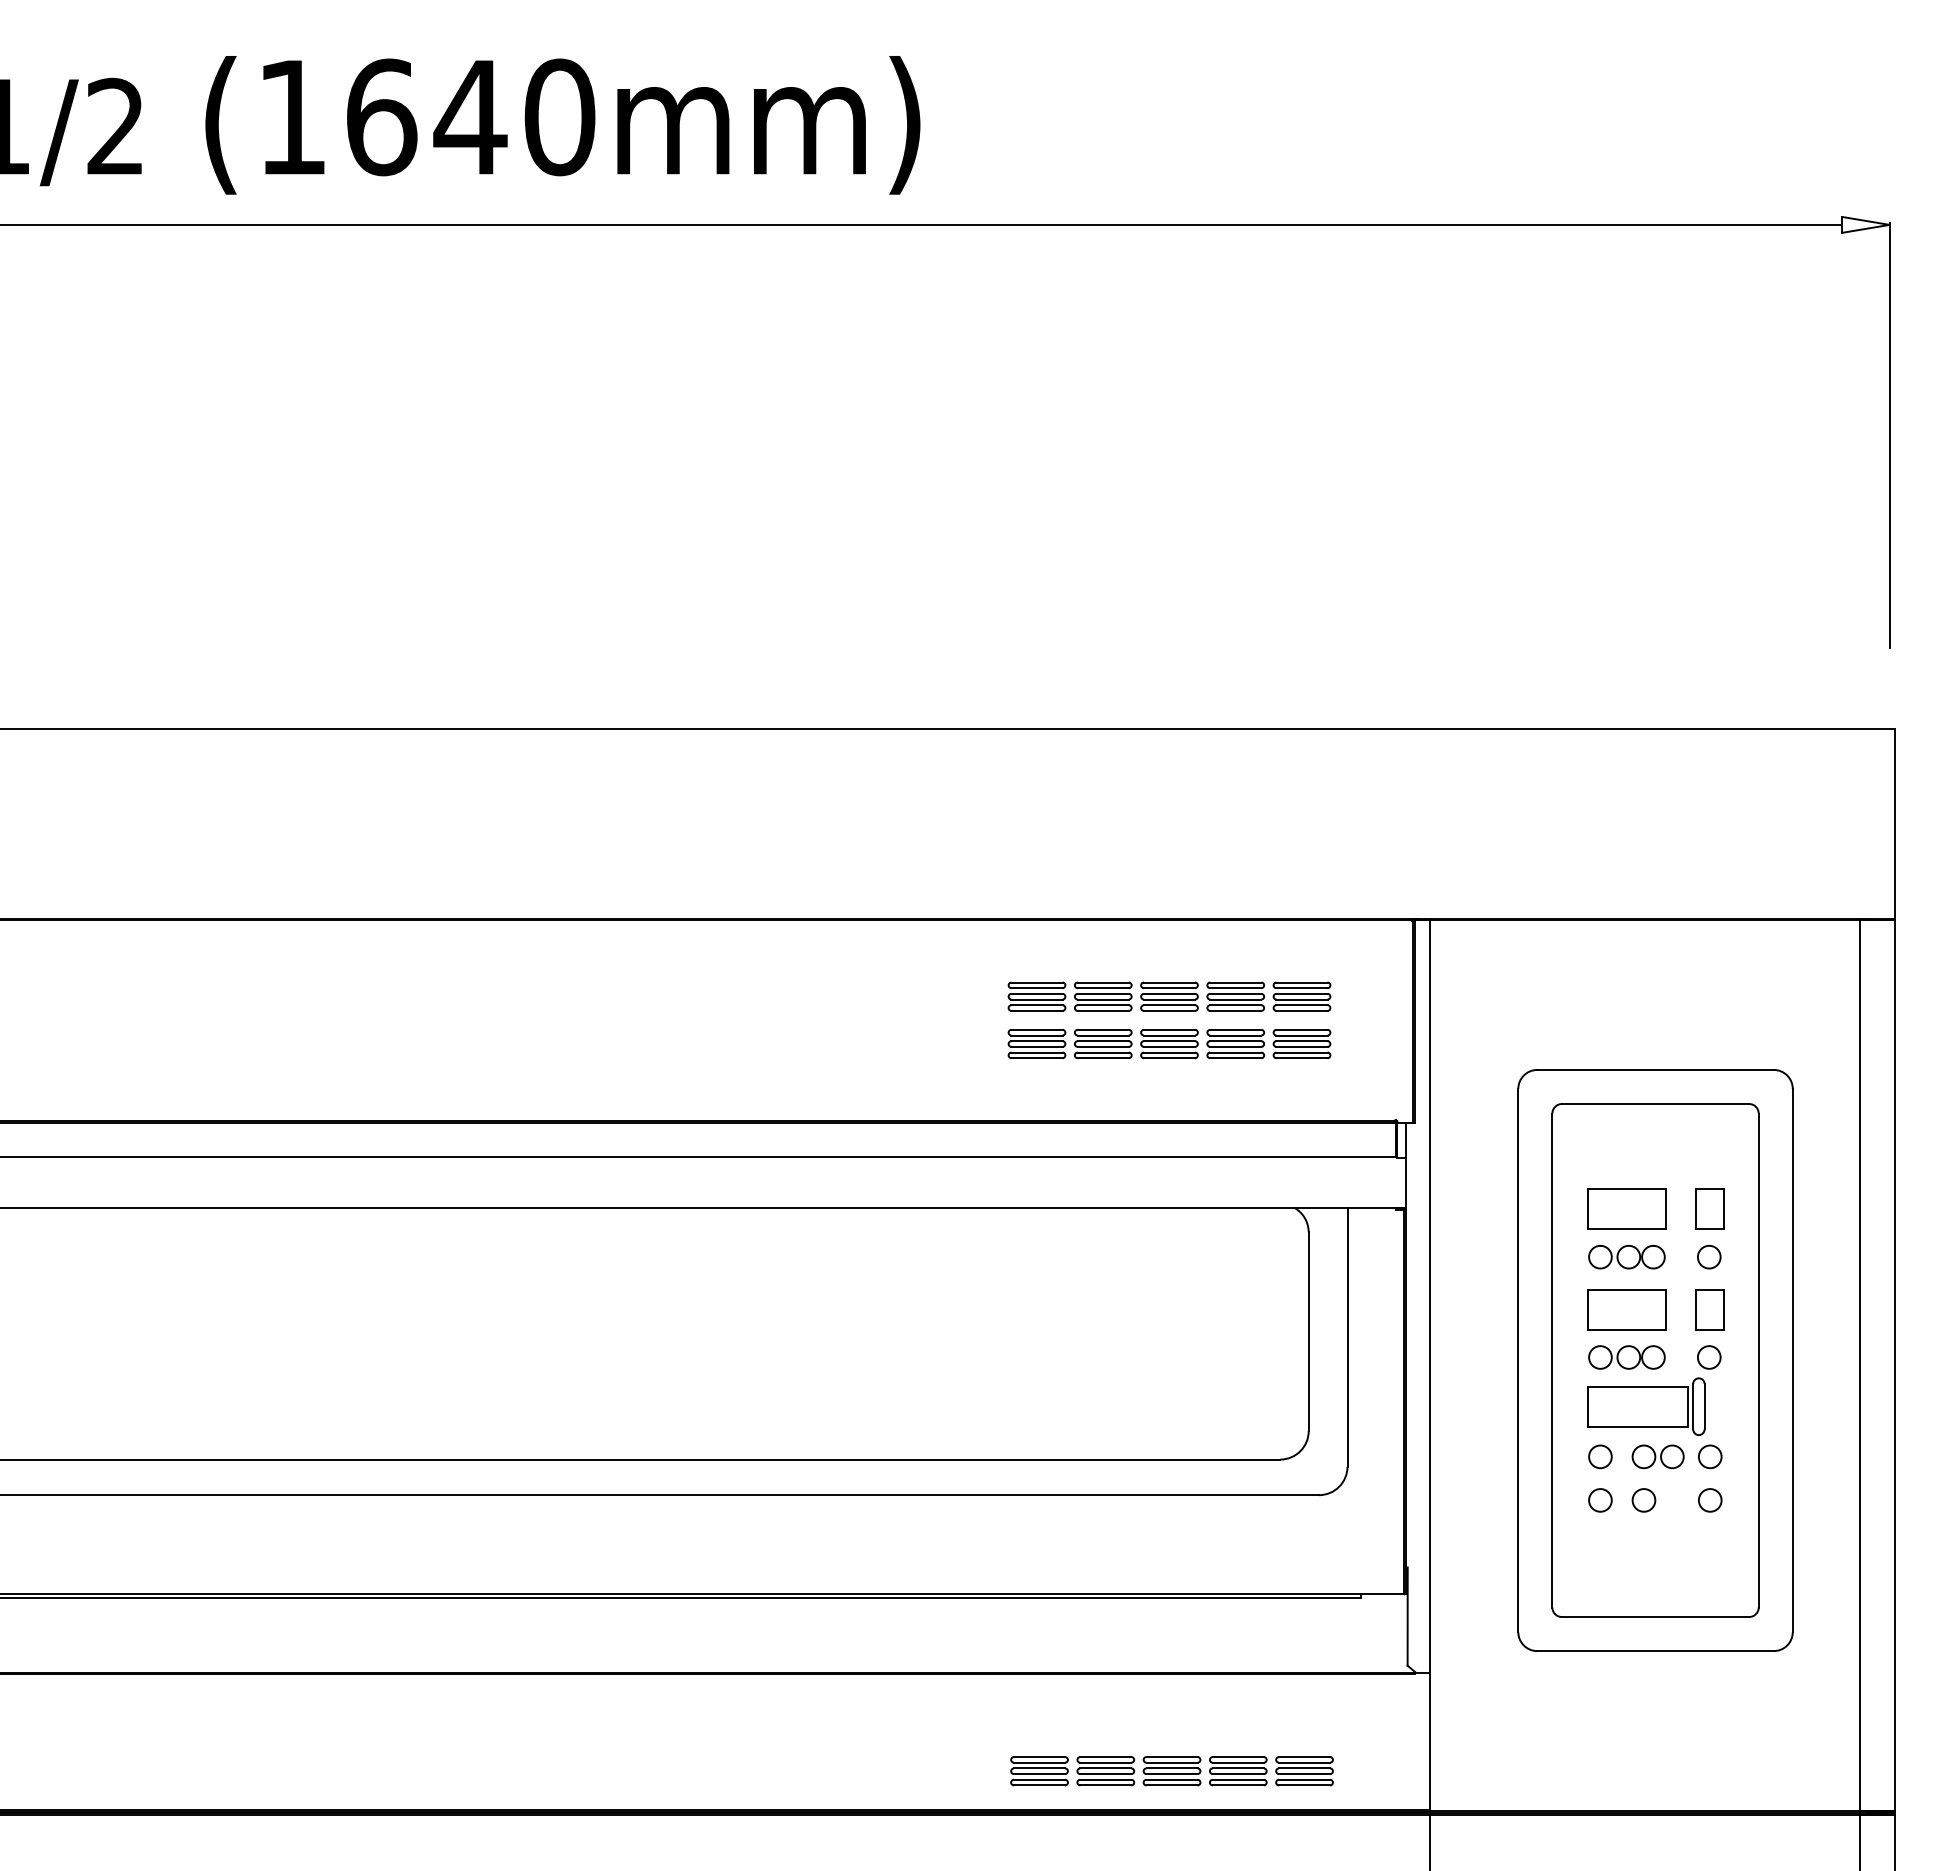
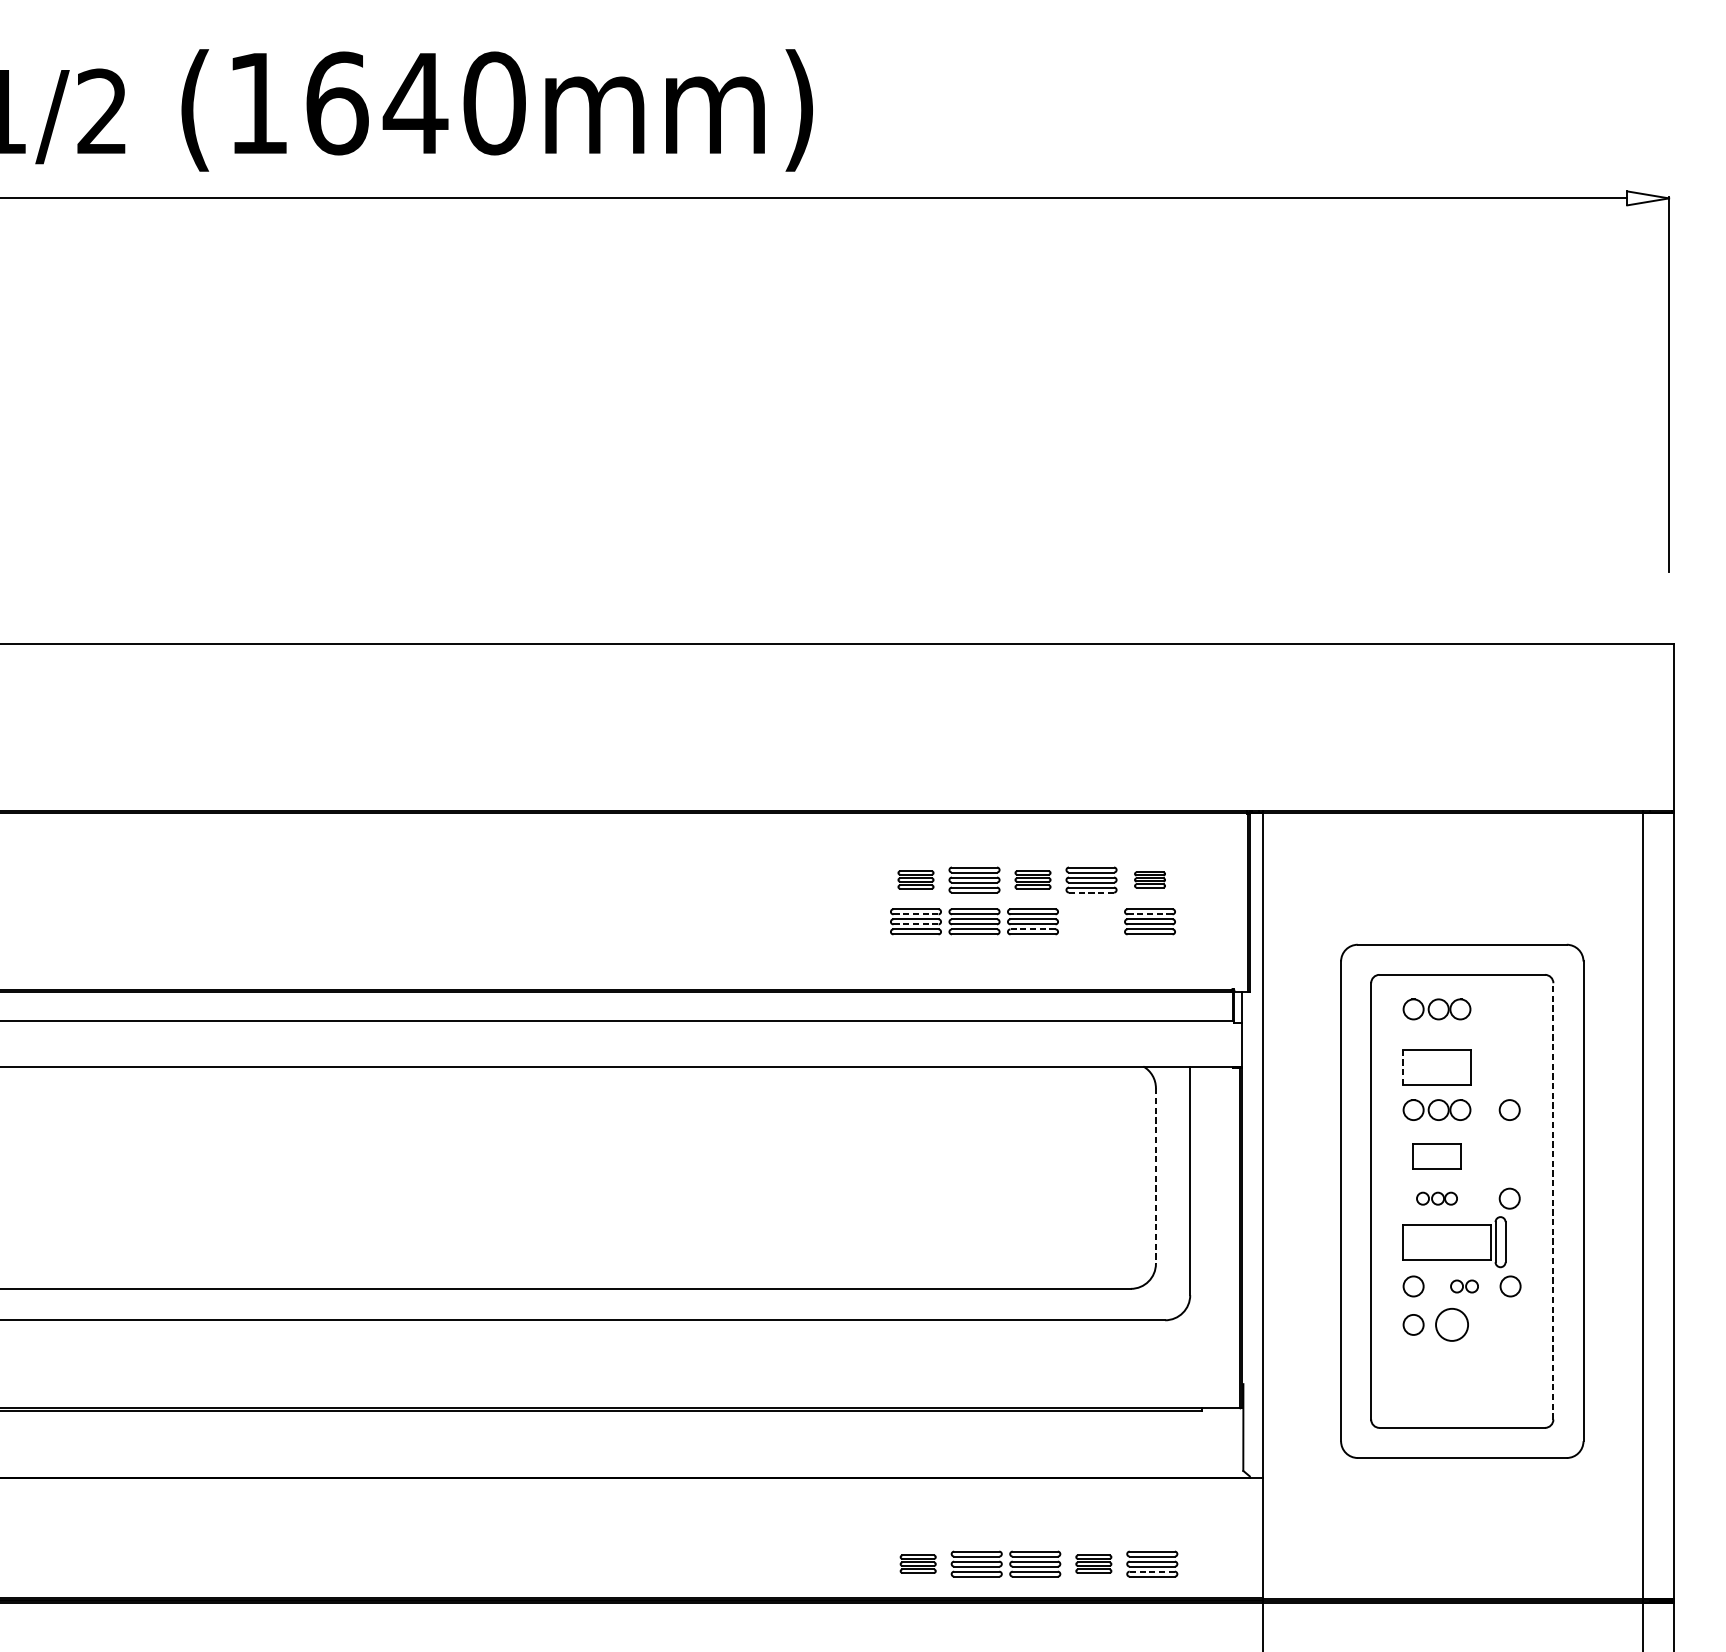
part: (1036, 996) -> (915, 879), size x0.7
part: (1169, 996) -> (1033, 879), size x0.7
part: (1301, 996) -> (1149, 879), size x0.6
line: (1235, 1010) -> (1091, 892), solid -> dashed
line: (1037, 1035) -> (916, 914), solid -> dashed
line: (1302, 1035) -> (1150, 914), solid -> dashed
part: (1235, 1043) -> (1091, 921), removed
line: (1037, 1046) -> (916, 924), solid -> dashed
line: (1169, 1052) -> (1033, 929), solid -> dashed
part: (1626, 1142) -> (1436, 1008), added
line: (1588, 1208) -> (1403, 1067), solid -> dashed
part: (1709, 1208) -> (1509, 1067), removed
part: (1626, 1309) -> (1436, 1156), size x0.7
part: (1709, 1309) -> (1509, 1156), removed
line: (1308, 1332) -> (1155, 1176), solid -> dashed
part: (1626, 1357) -> (1436, 1198), size x0.6
line: (1758, 1360) -> (1553, 1201), solid -> dashed
part: (1657, 1456) -> (1464, 1286), size x0.6
circle: (1643, 1500) -> (1451, 1325), size x1.6
circle: (1710, 1500) -> (1510, 1325), removed
part: (1039, 1771) -> (918, 1564), size x0.7
part: (1238, 1771) -> (1093, 1564), size x0.7
line: (1304, 1779) -> (1152, 1571), solid -> dashed

